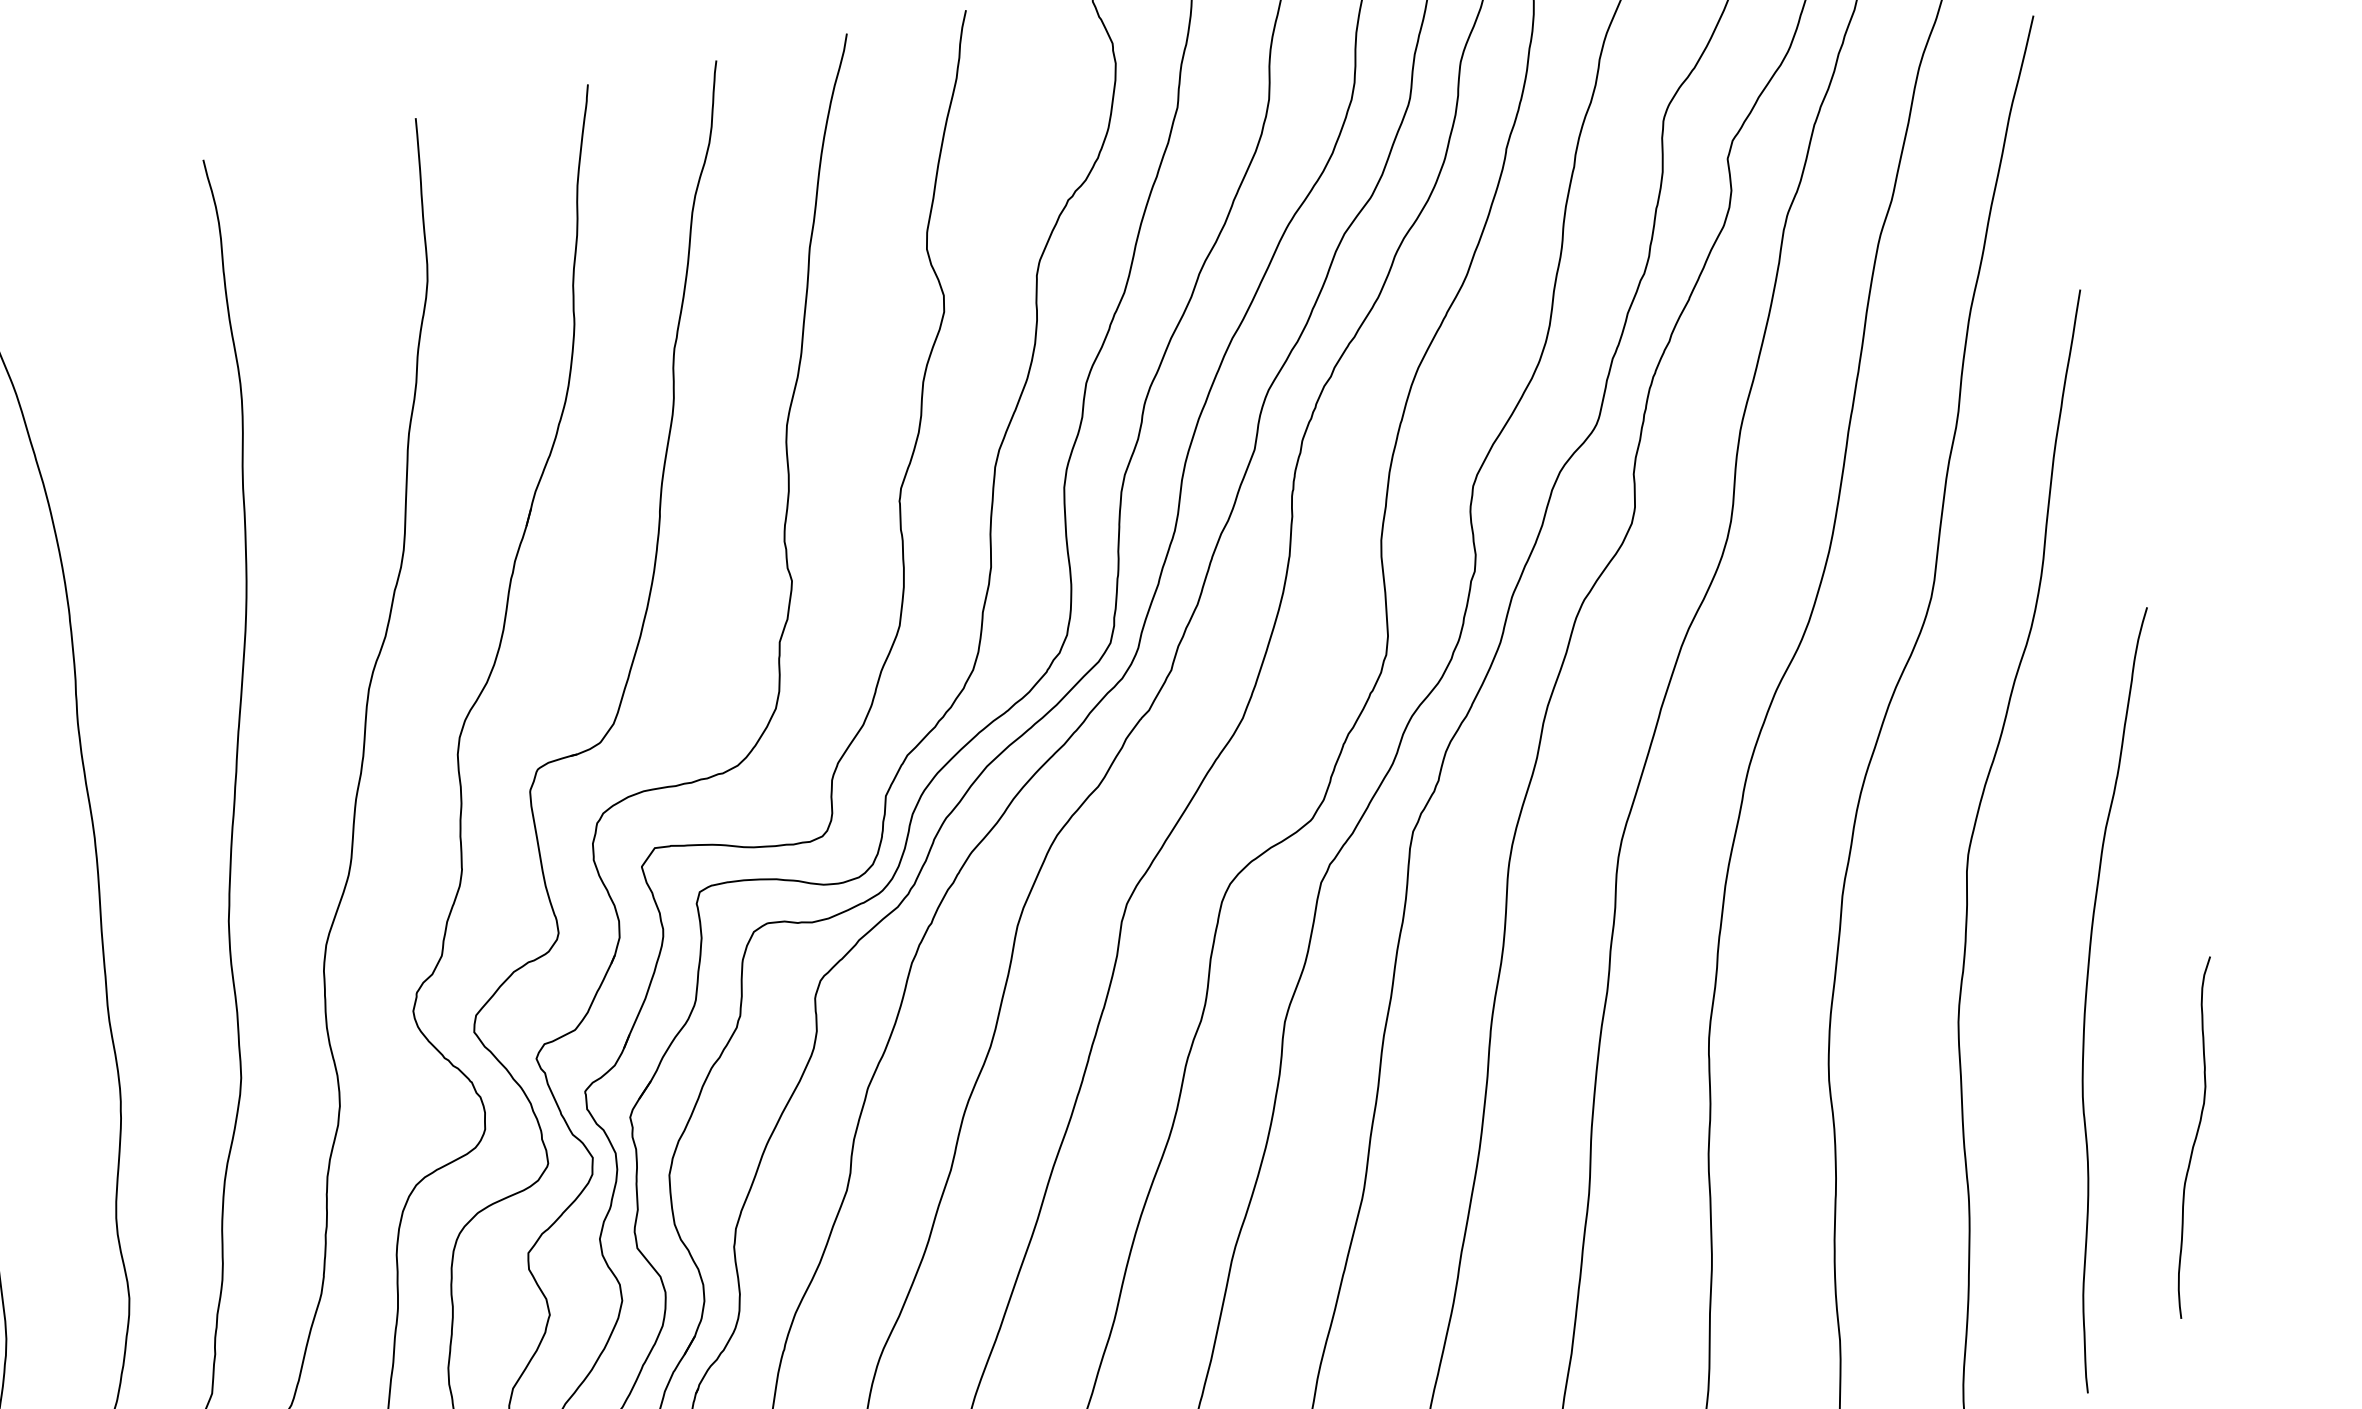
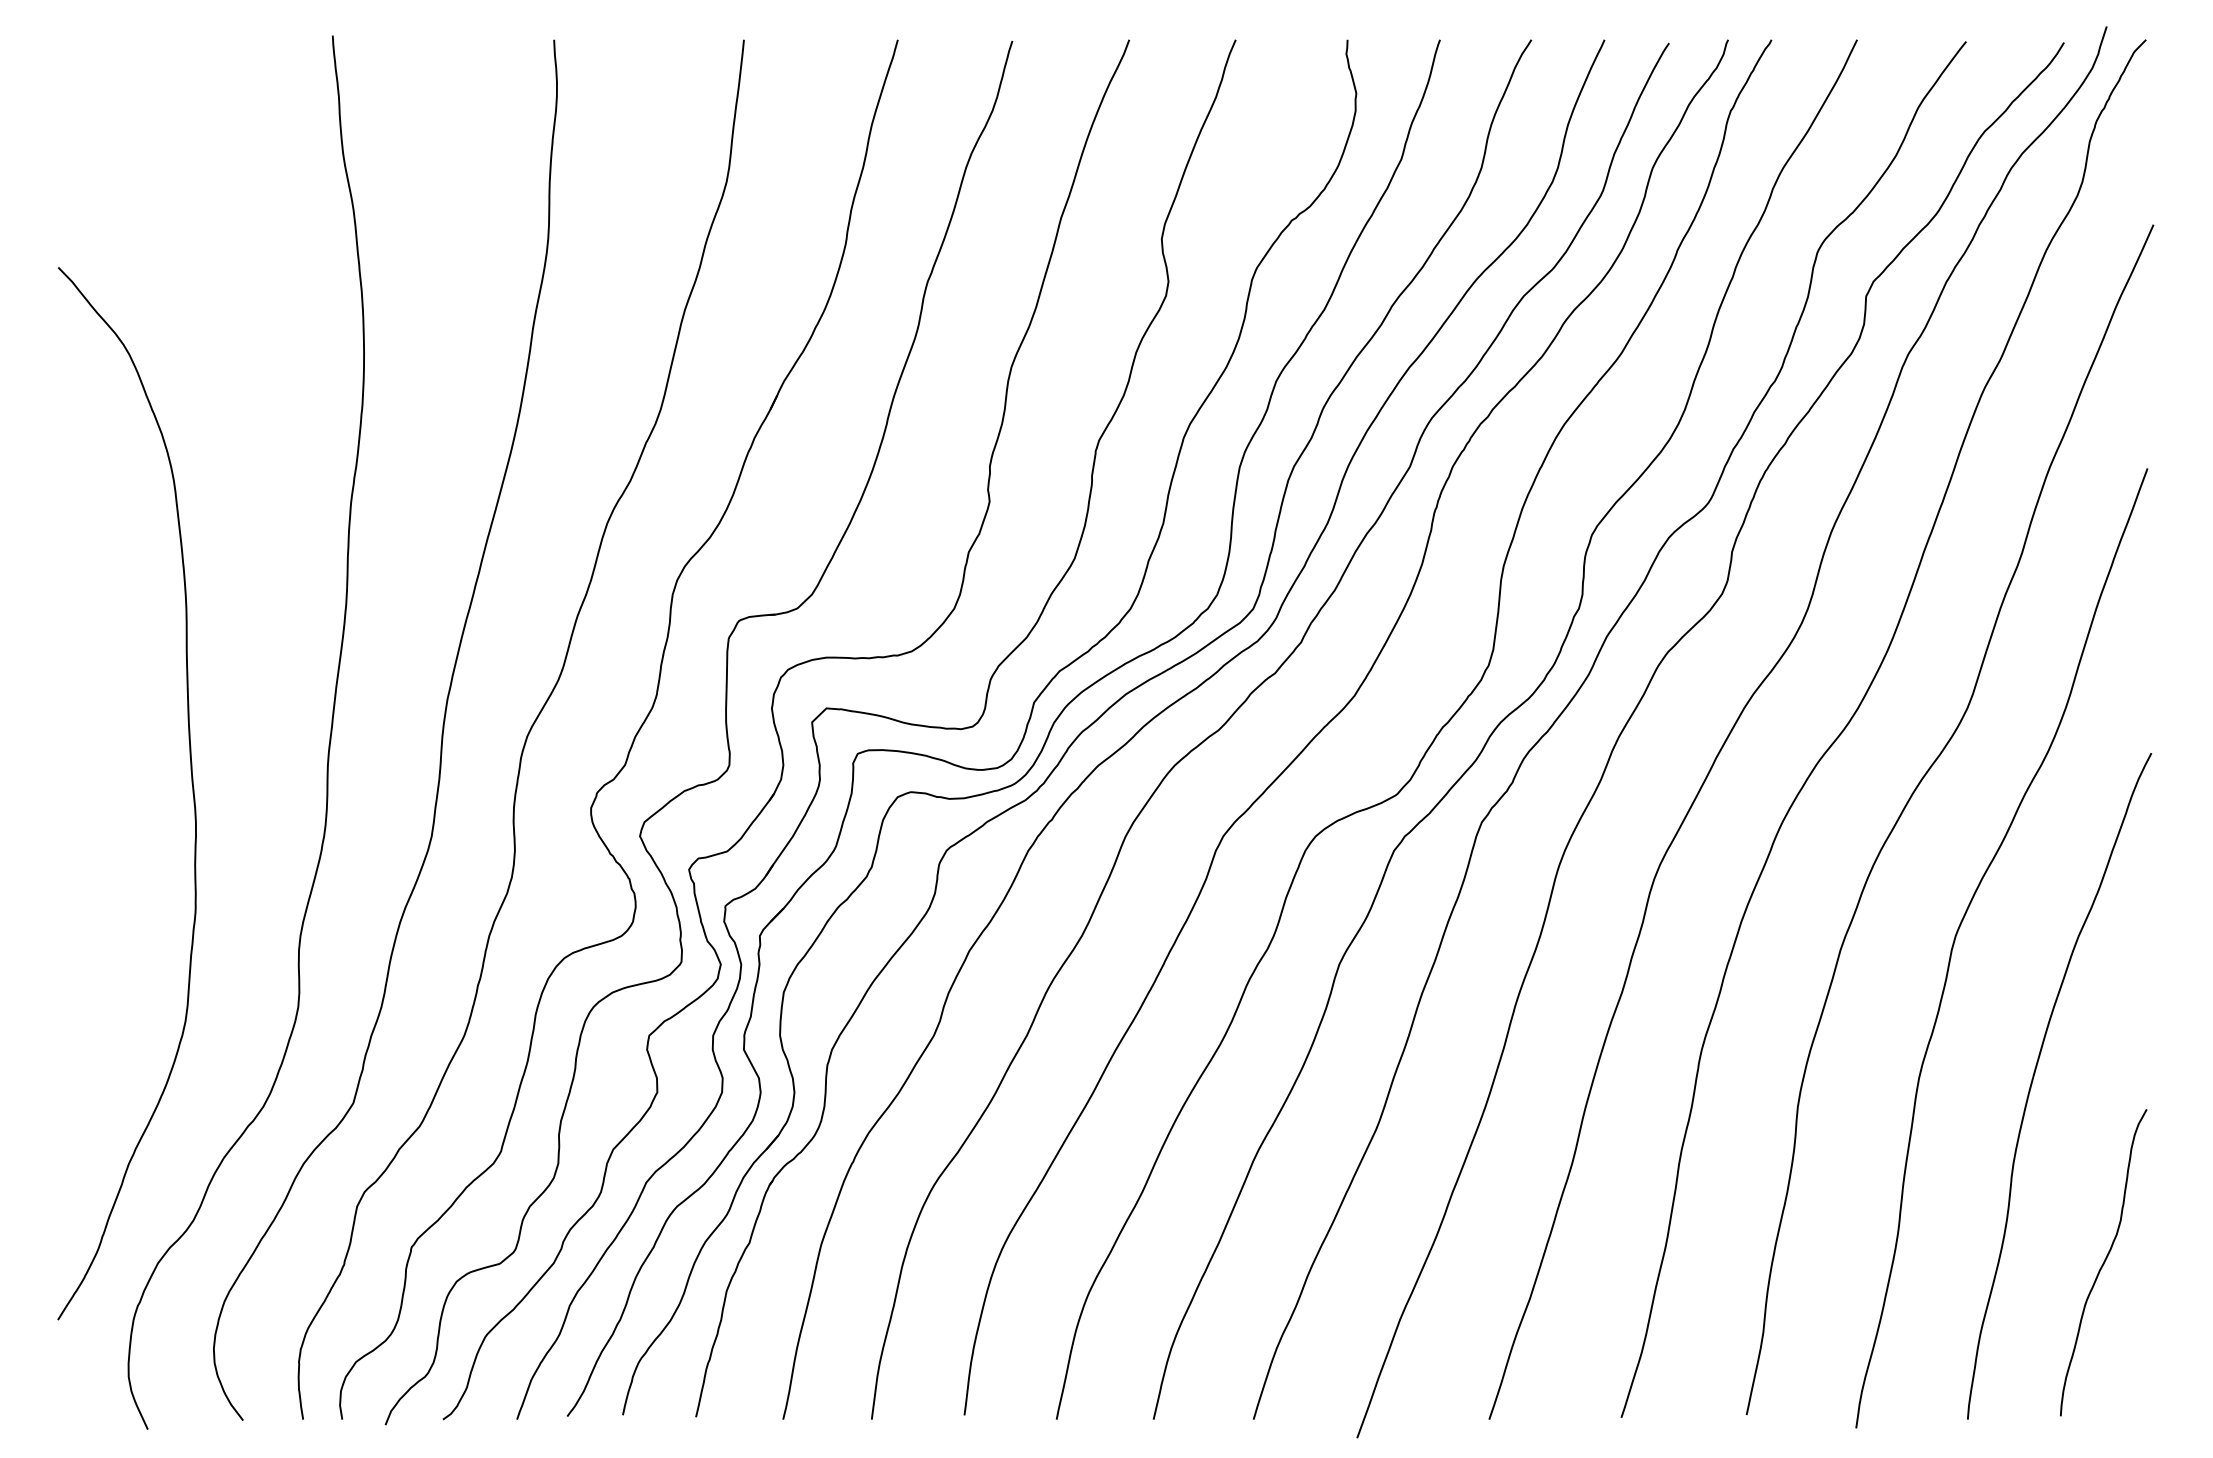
curve: (2195, 1137) -> (2103, 1262), moved

